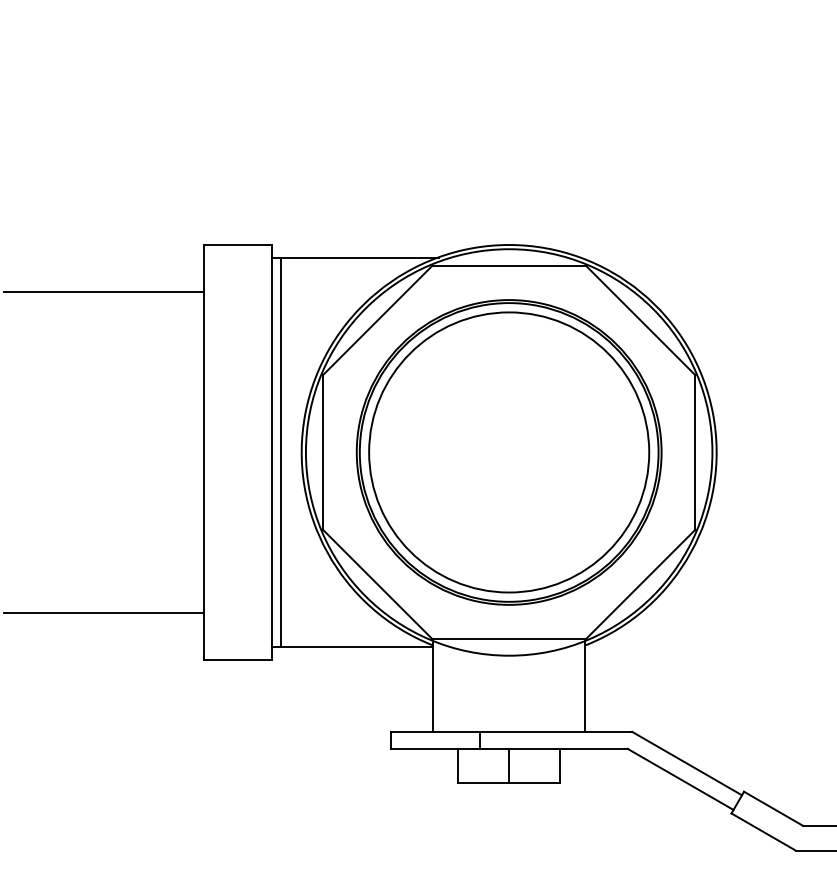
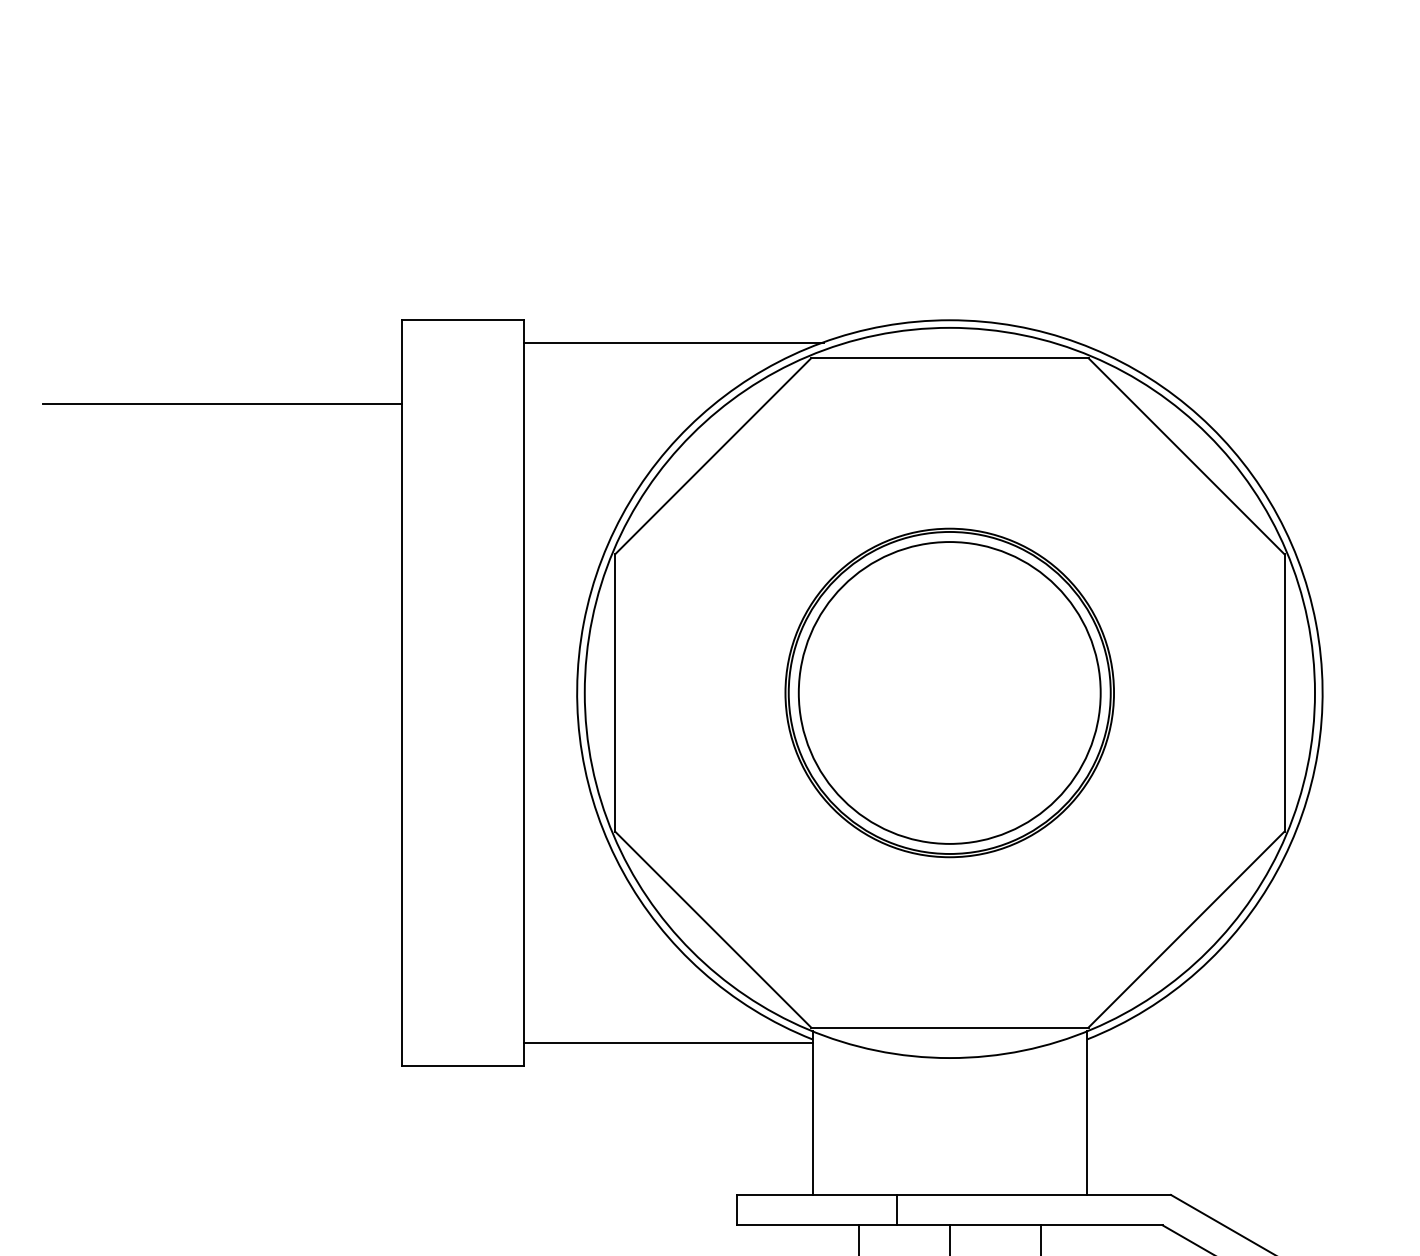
line: (280, 452) -> (539, 693), removed
part: (508, 452) -> (948, 693), size x0.6
line: (104, 613) -> (222, 982), removed

